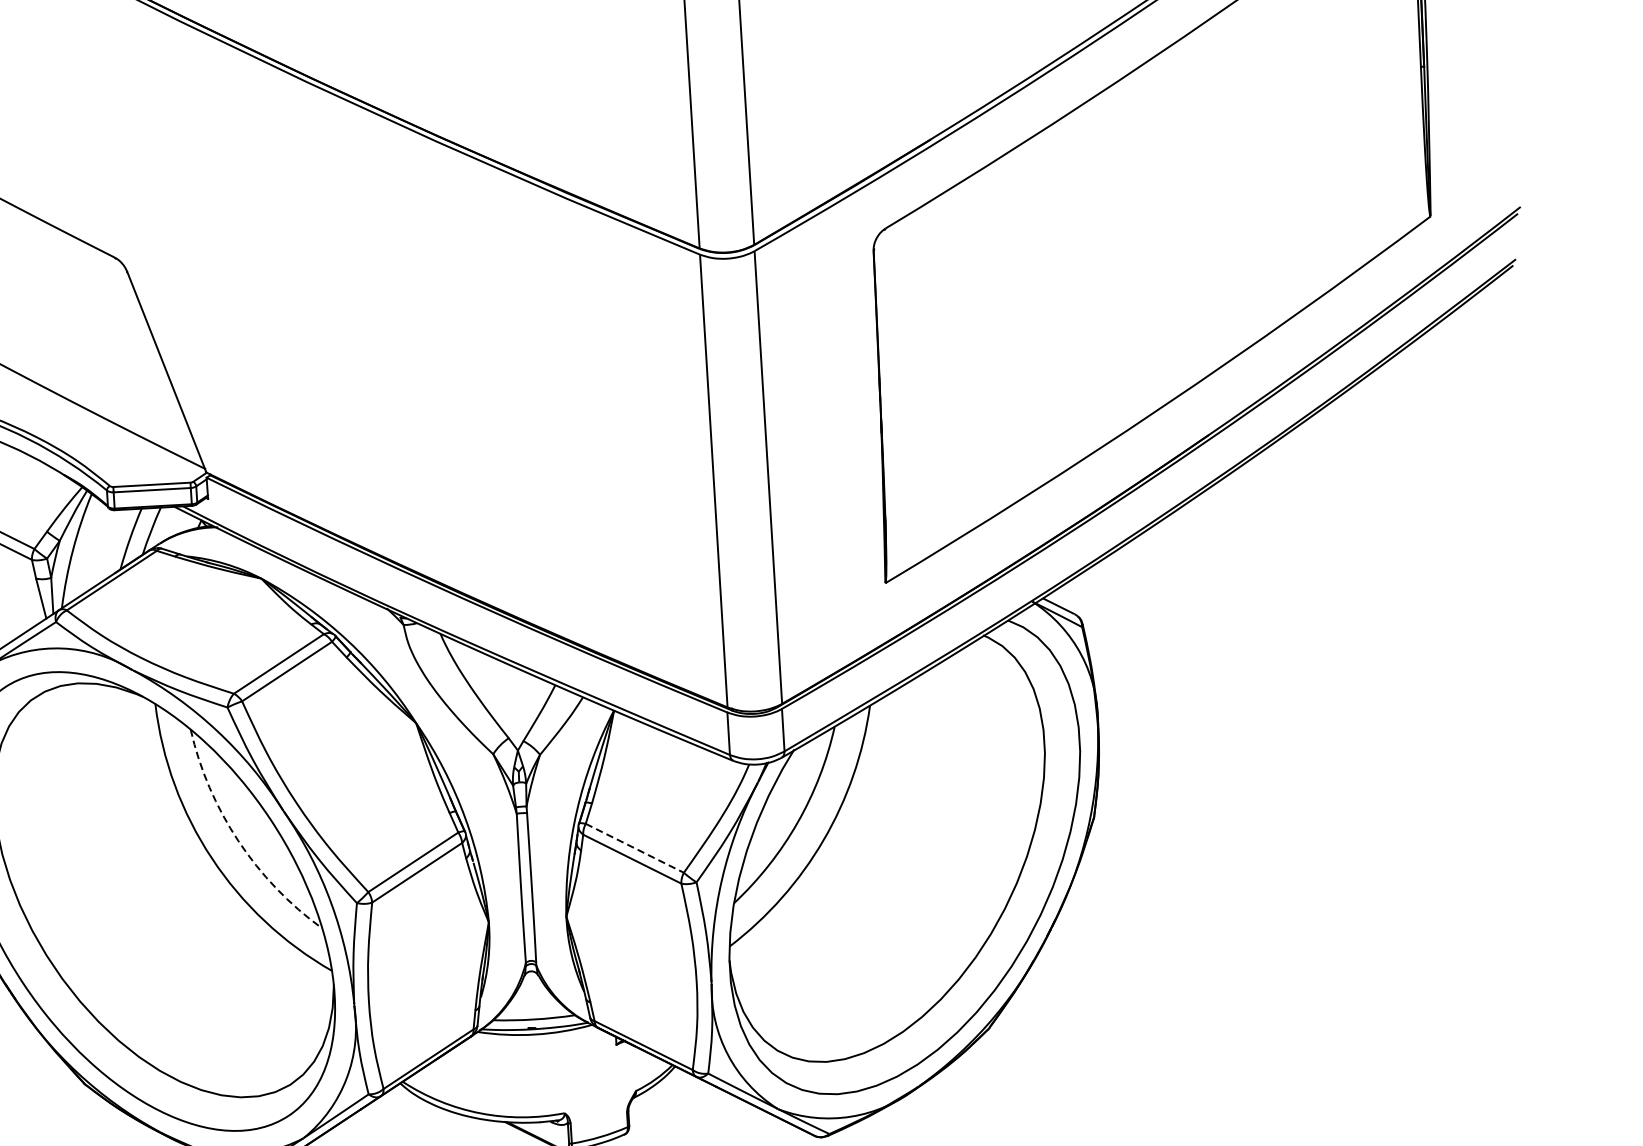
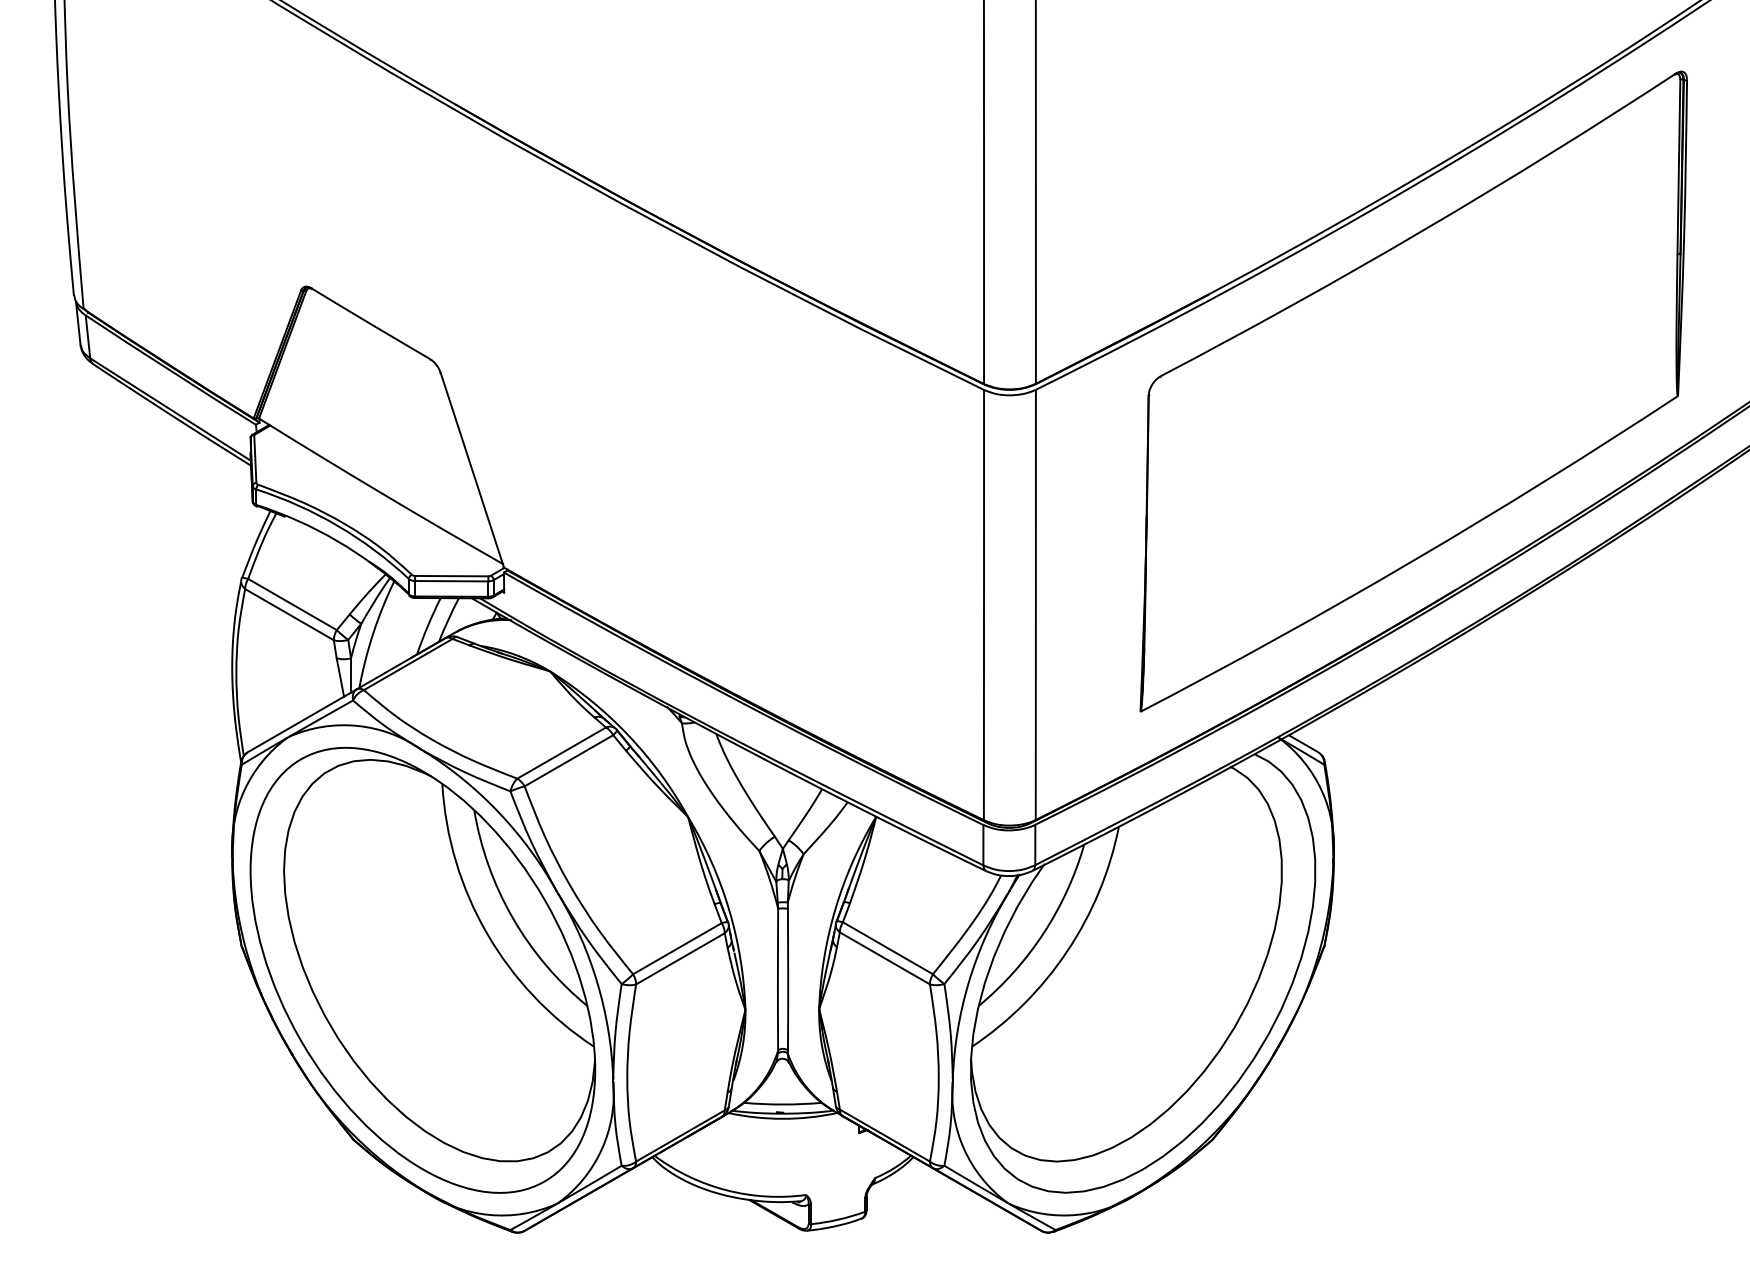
arc: (238, 841) -> (513, 918), dashed -> solid
line: (635, 848) -> (888, 948), dashed -> solid

